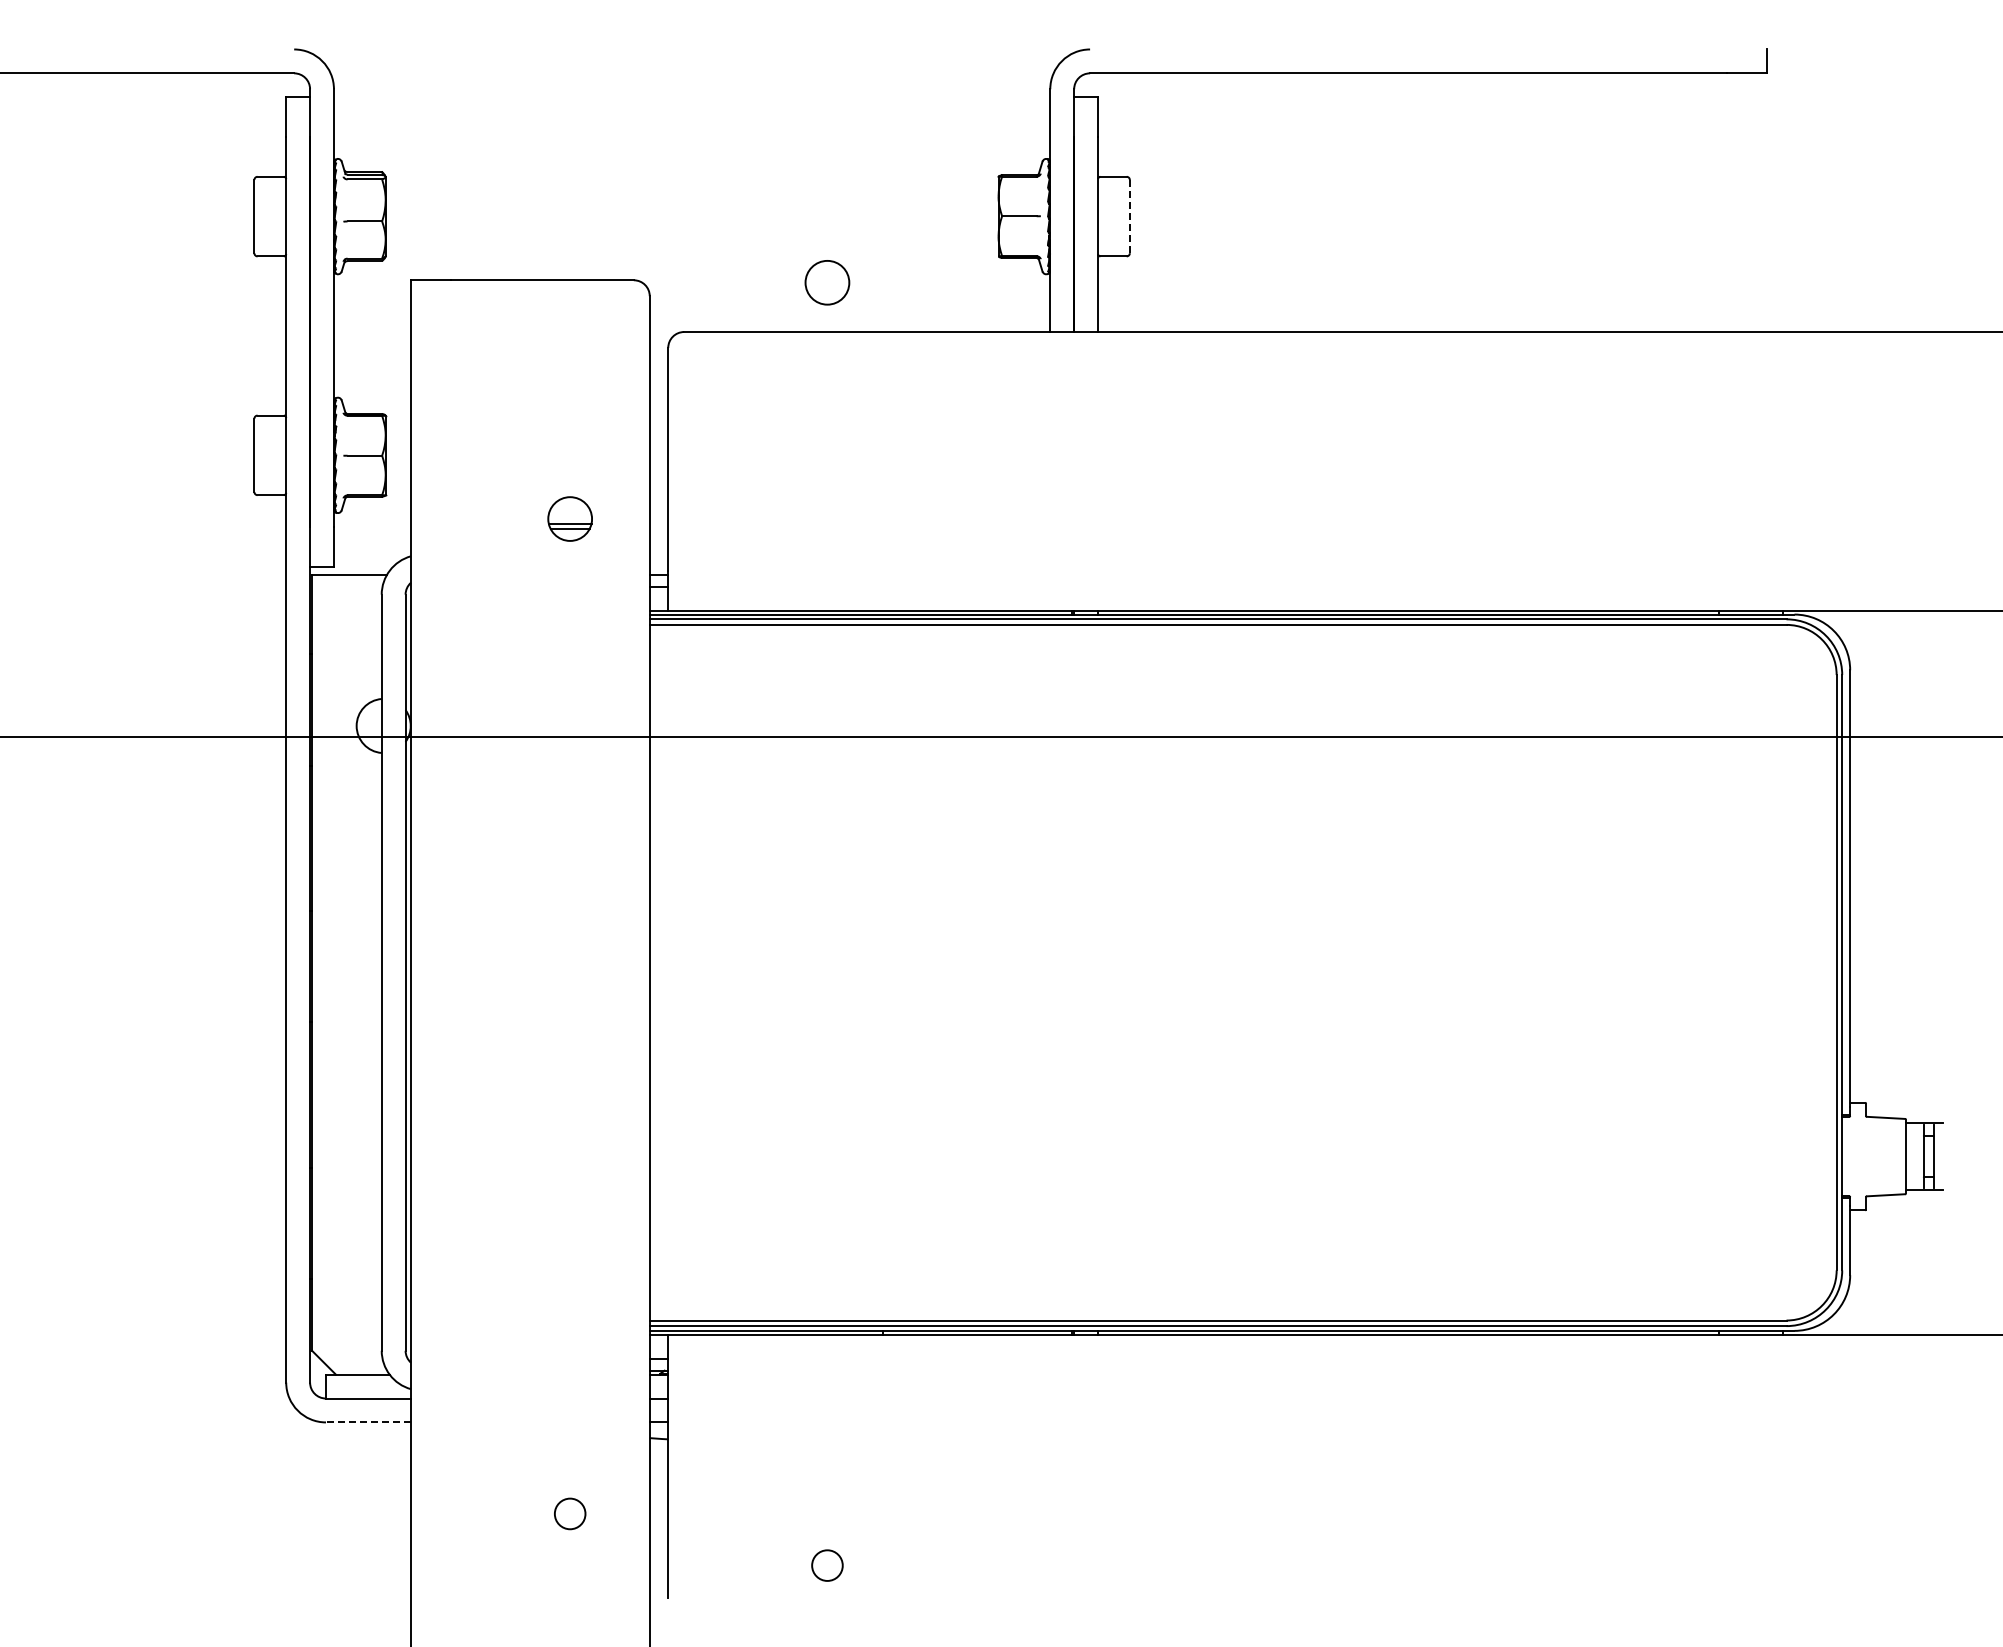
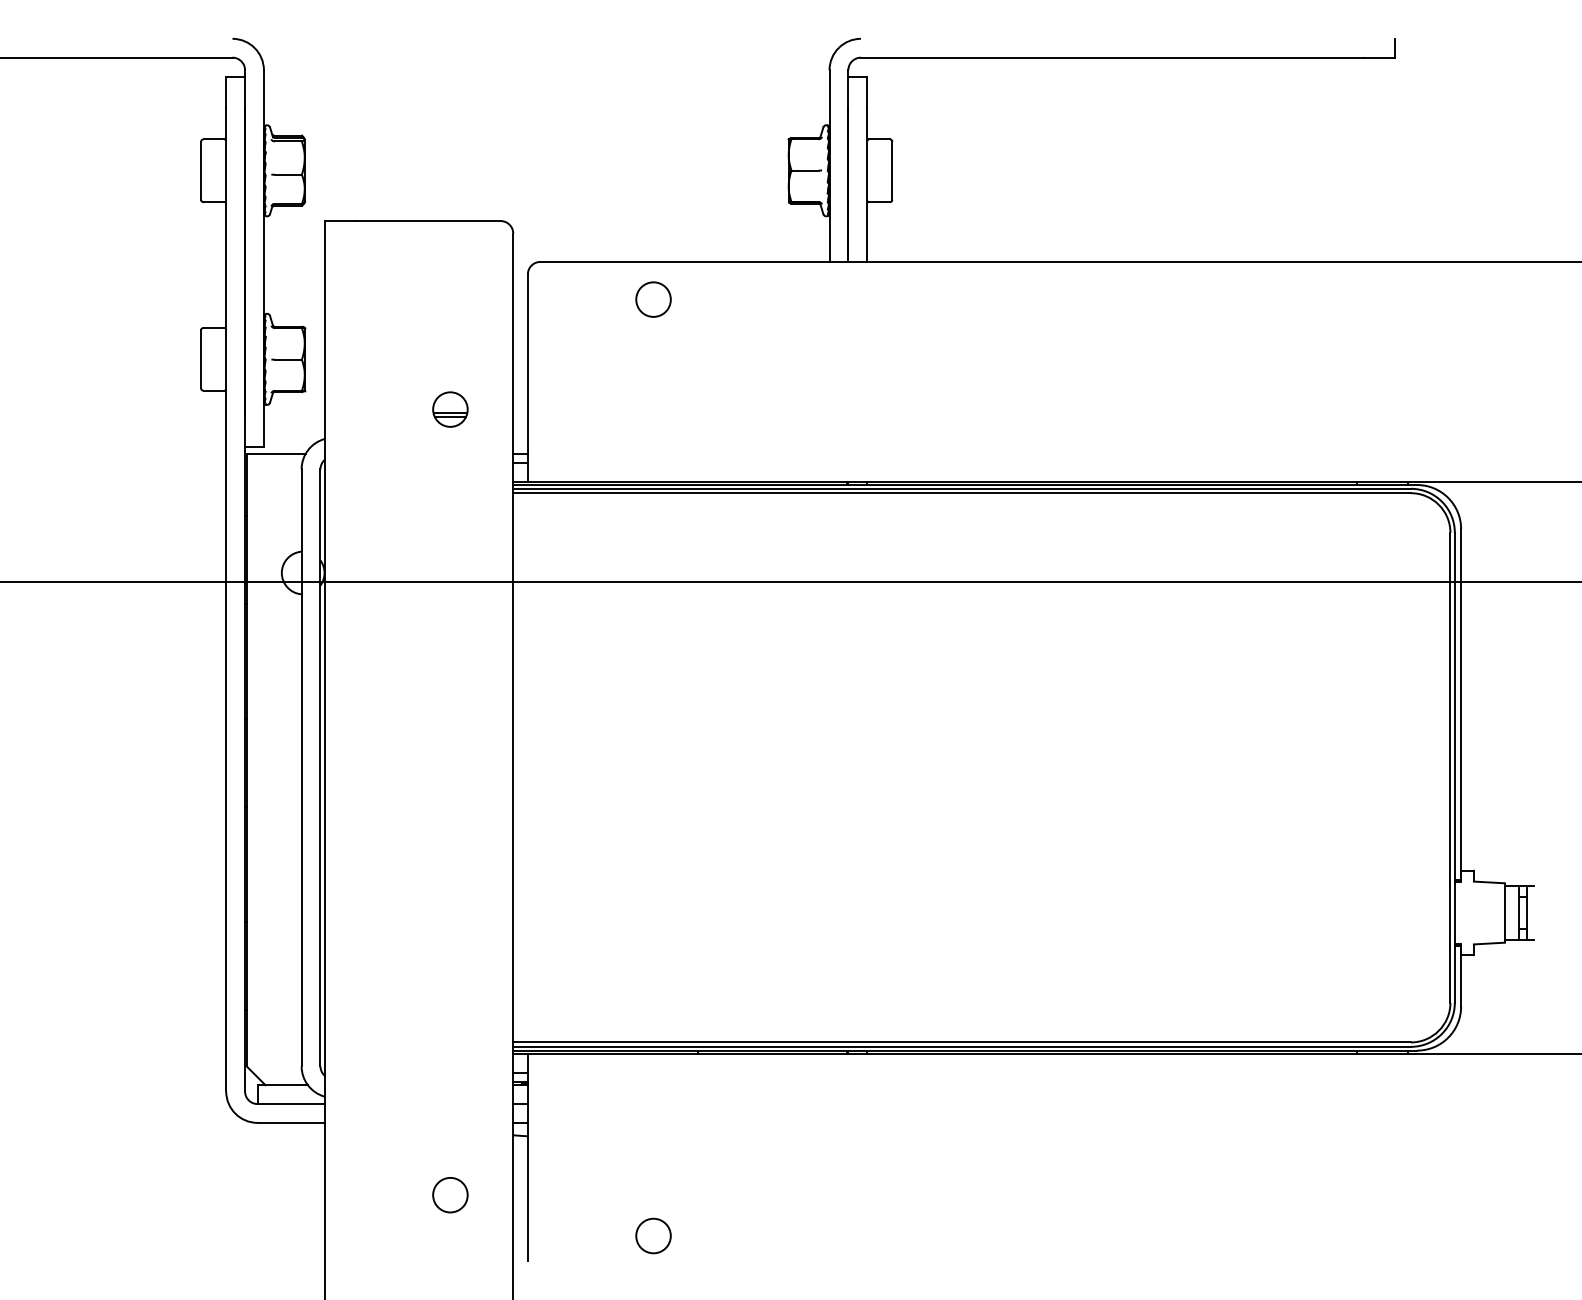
line: (1129, 216) -> (892, 170), dashed -> solid
circle: (827, 282) -> (653, 299), moved
line: (368, 1422) -> (291, 1122), dashed -> solid
circle: (570, 1513) -> (450, 1194), size x1.43
circle: (827, 1565) -> (653, 1235), size x1.43

